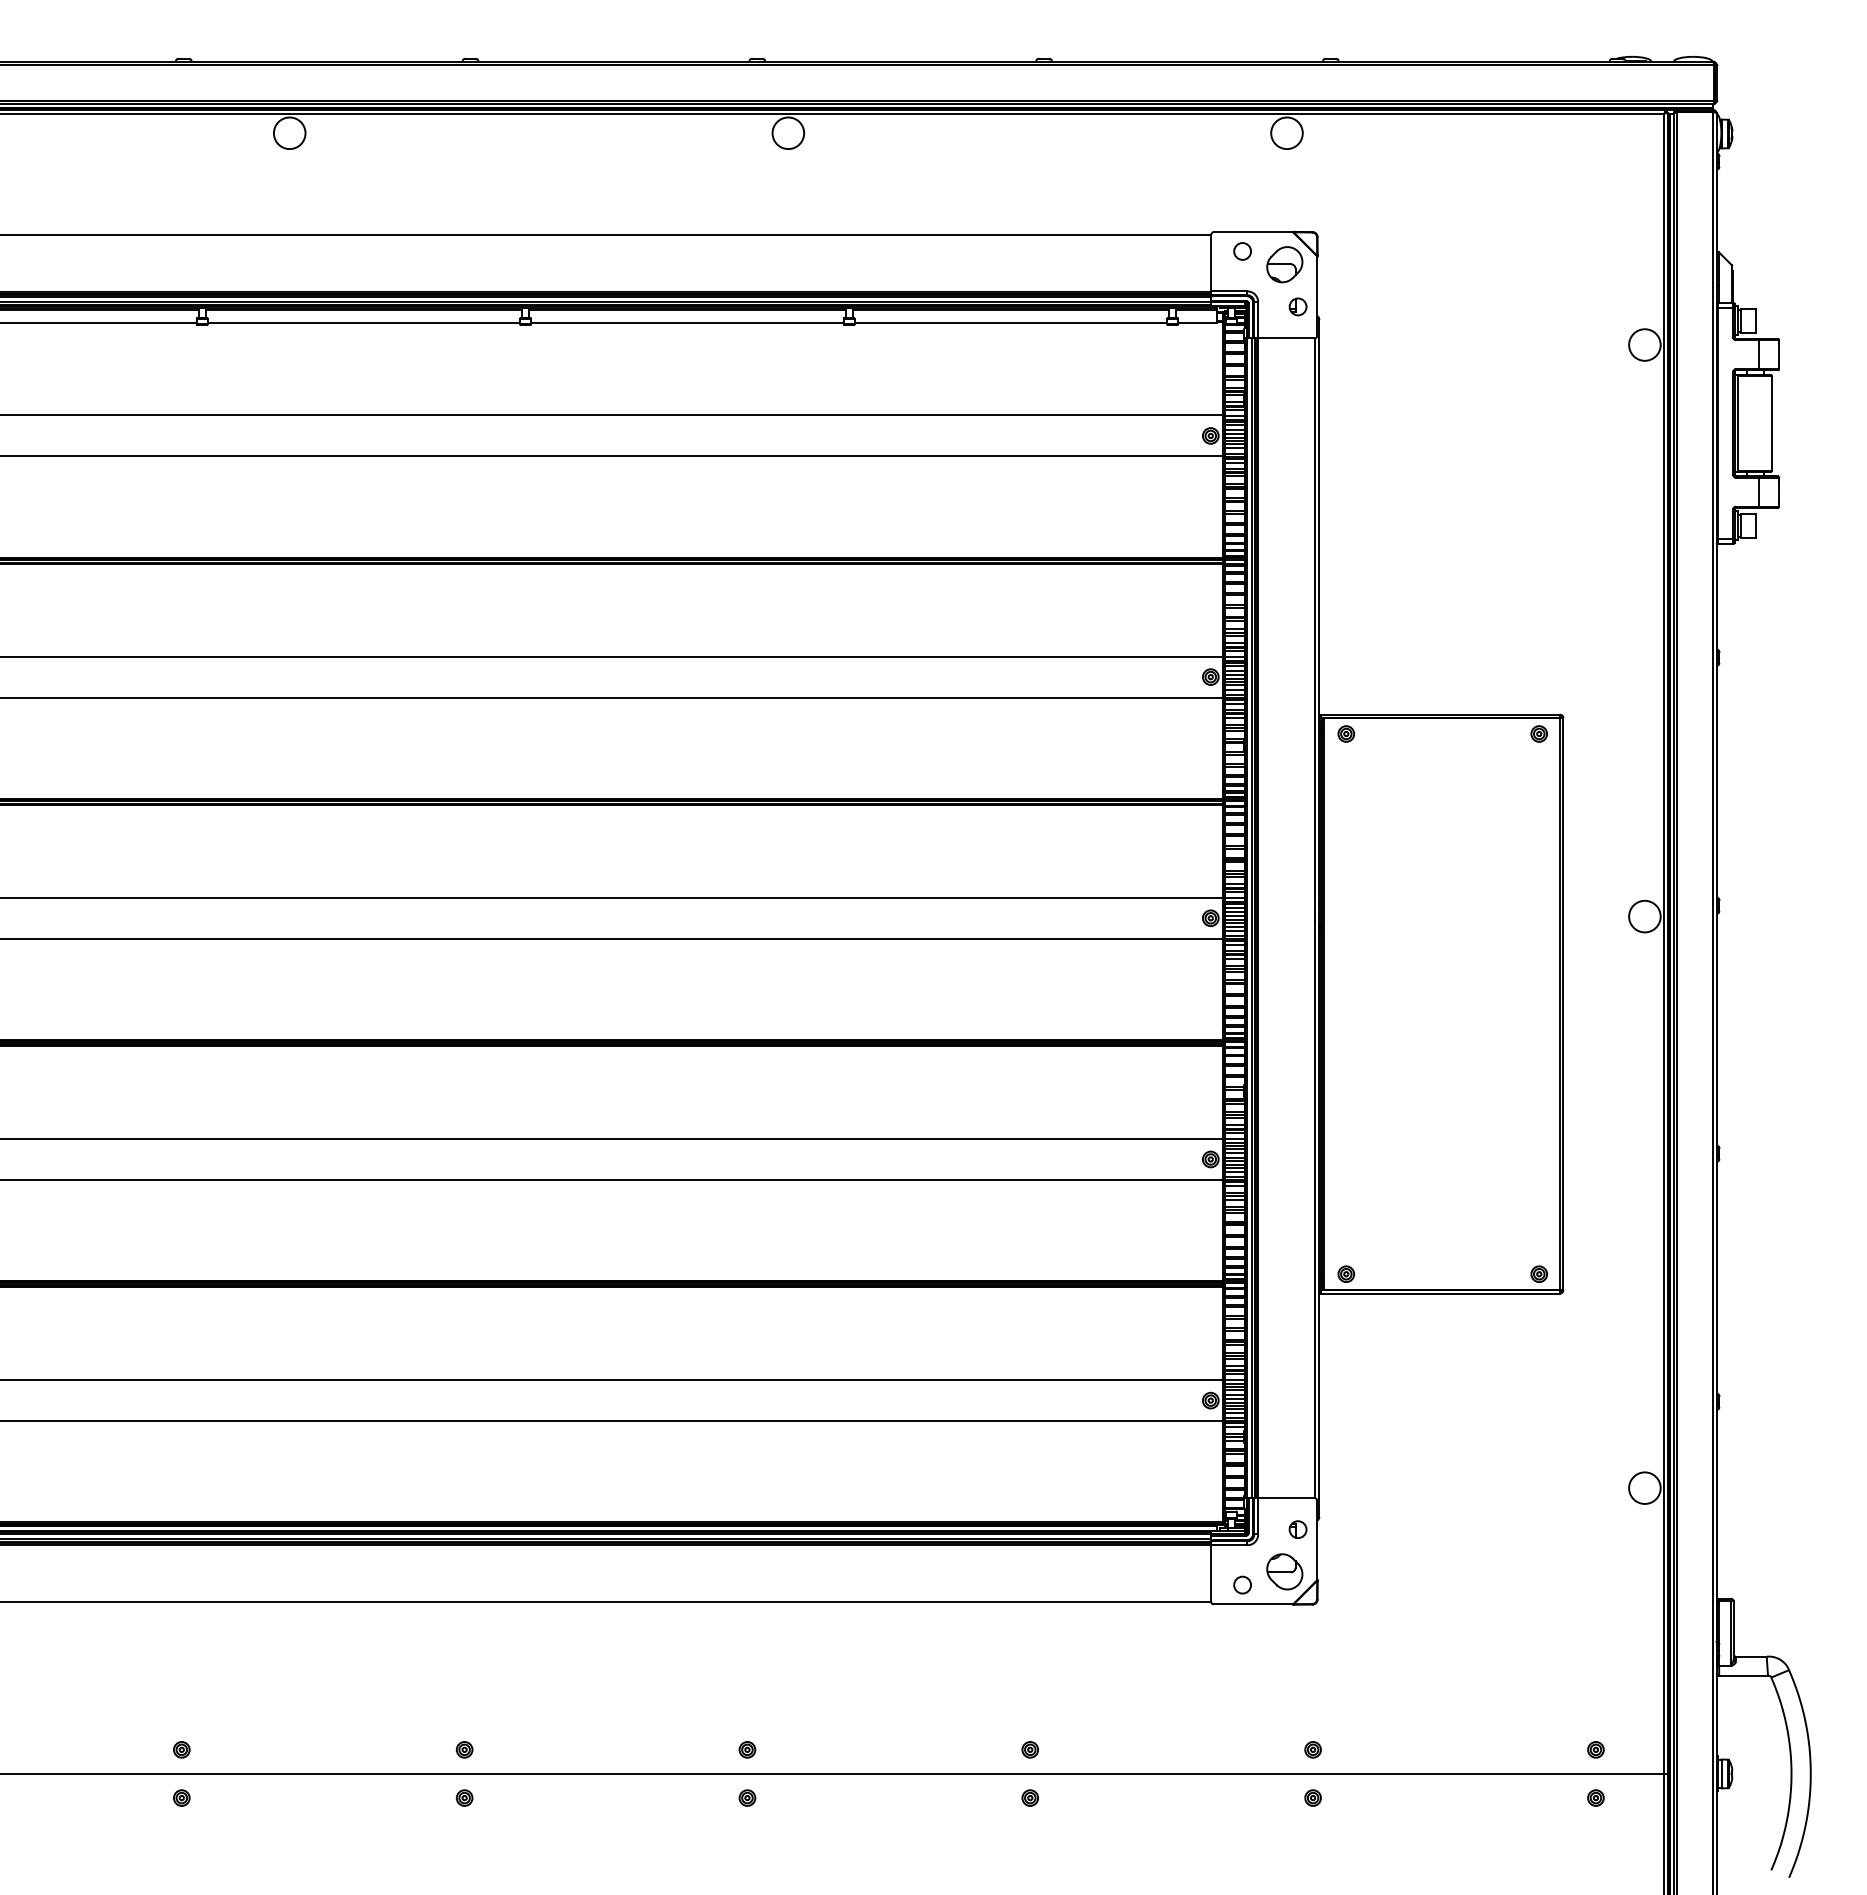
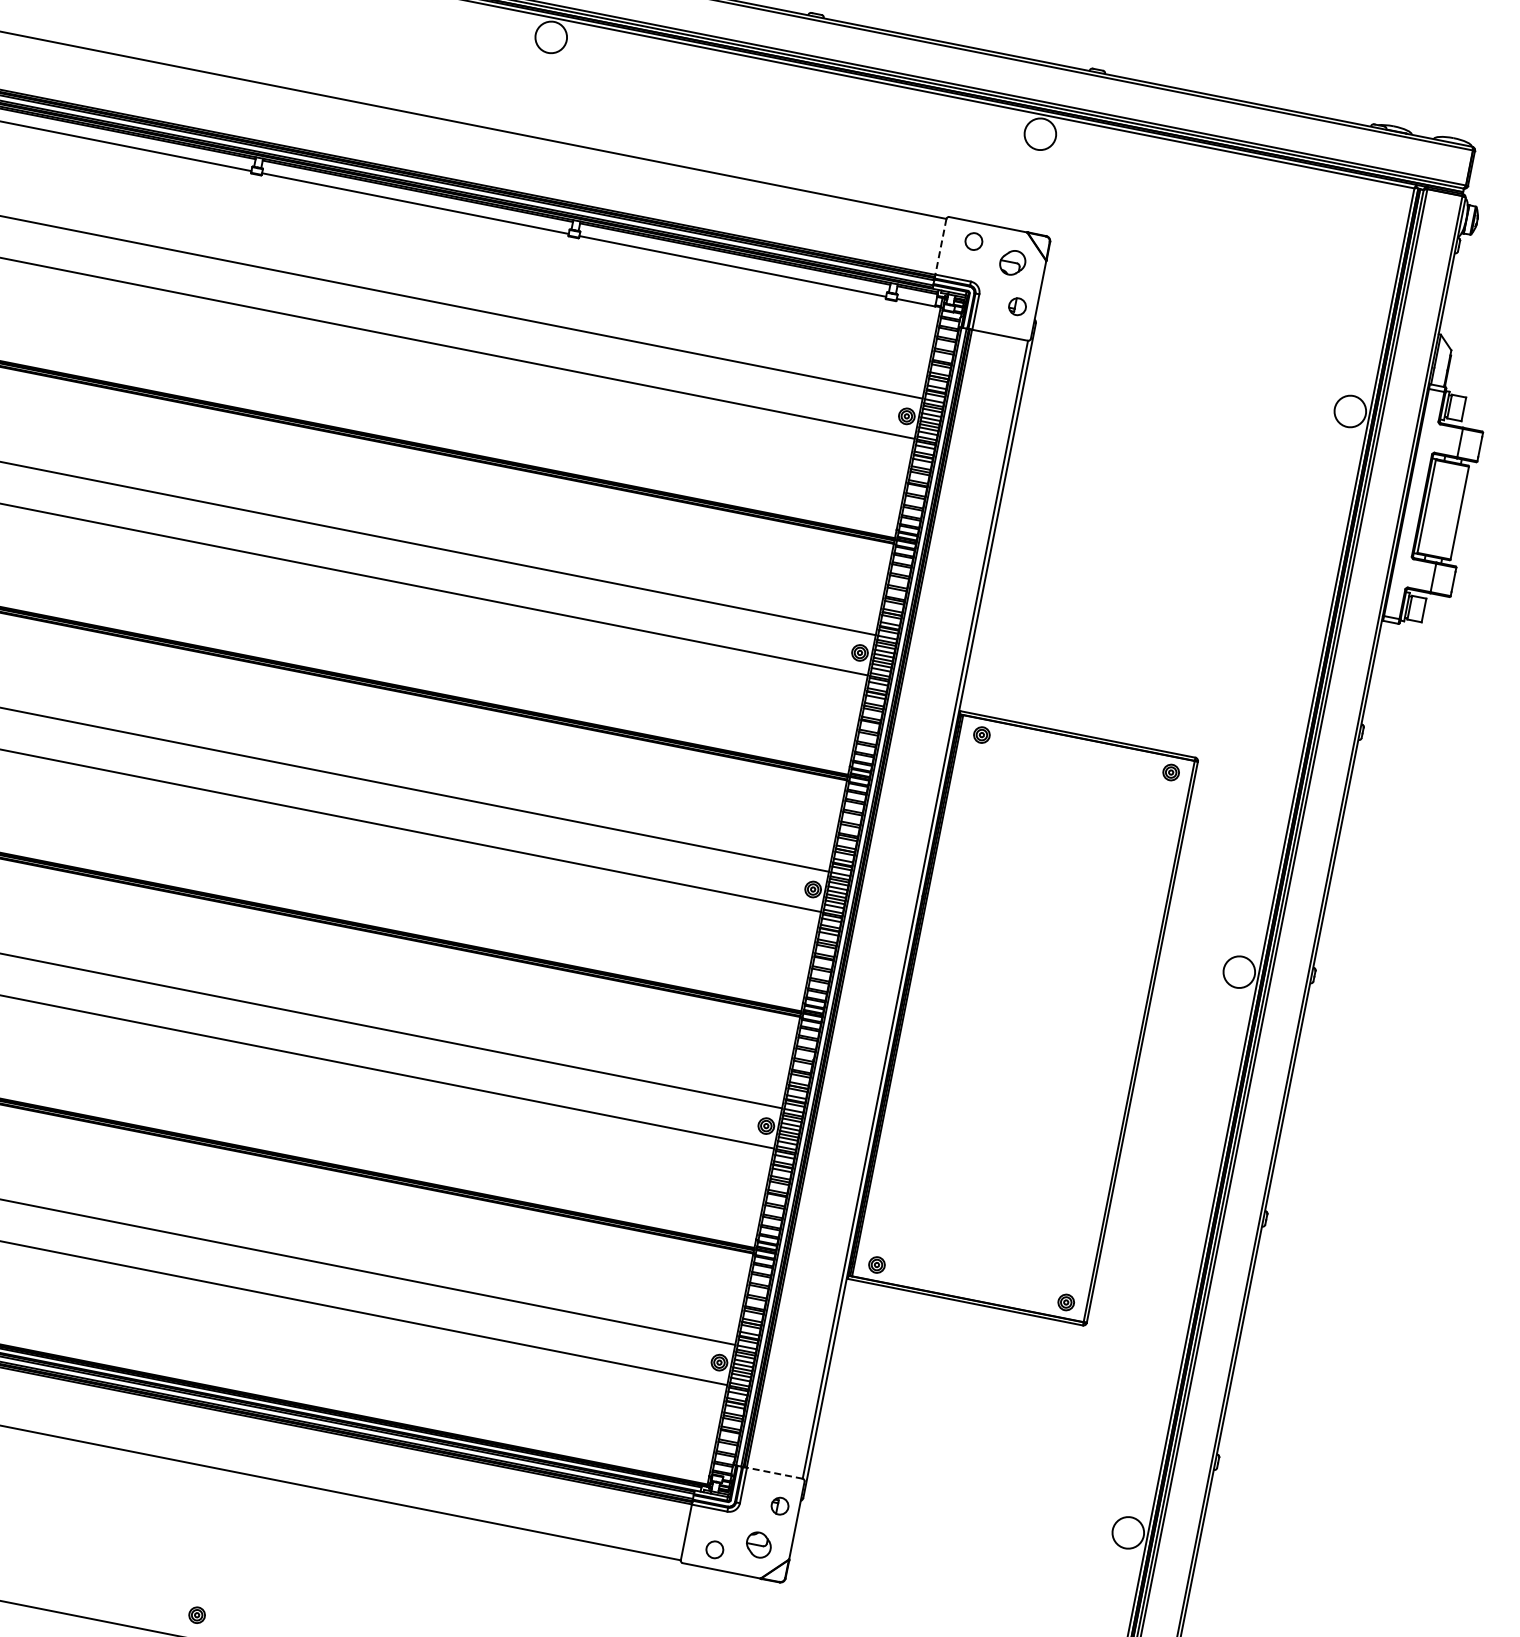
line: (1211, 263) -> (941, 247), solid -> dashed
part: (1284, 264) -> (1012, 262), size x0.7
line: (1286, 1498) -> (774, 1473), solid -> dashed
part: (1284, 1571) -> (758, 1544), size x0.7

